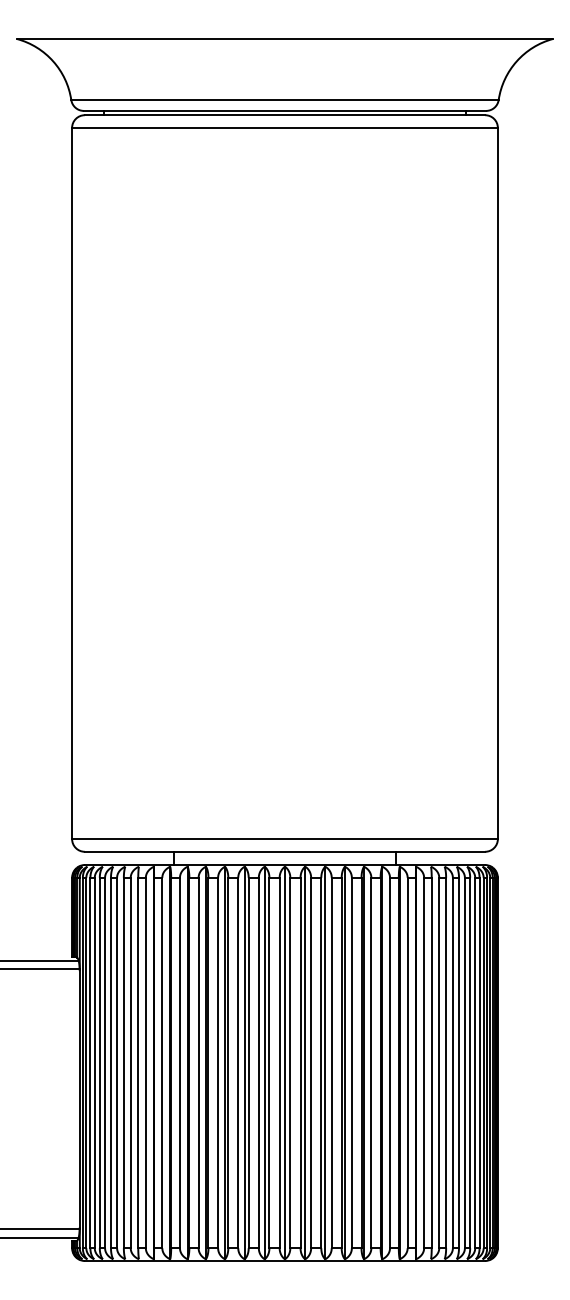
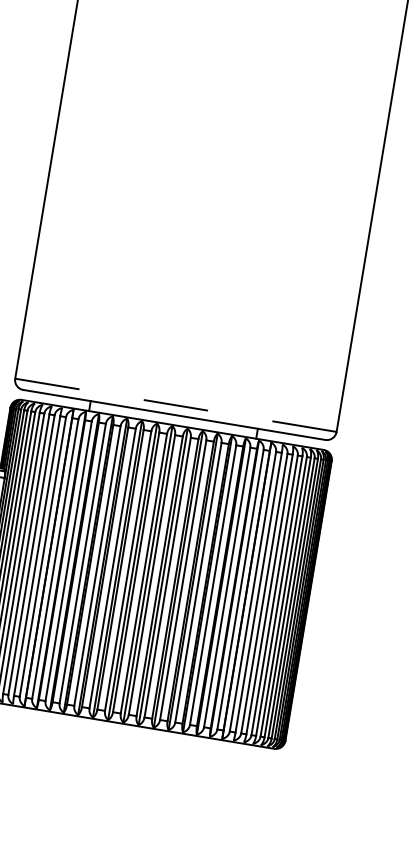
line: (285, 839) -> (176, 405), solid -> dashed

